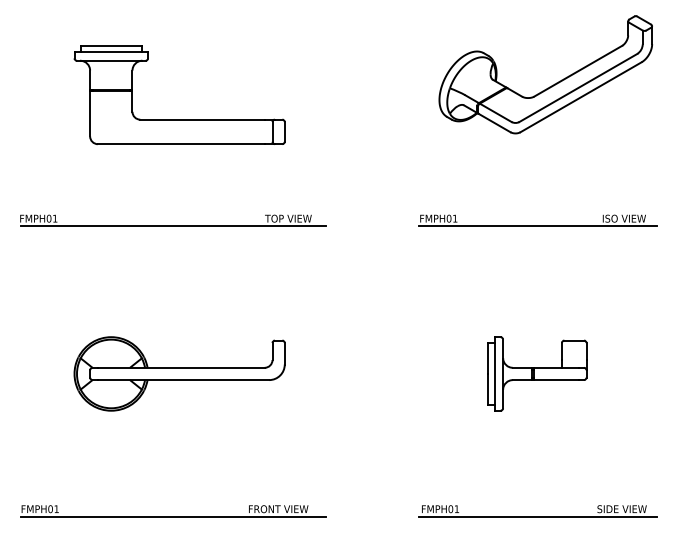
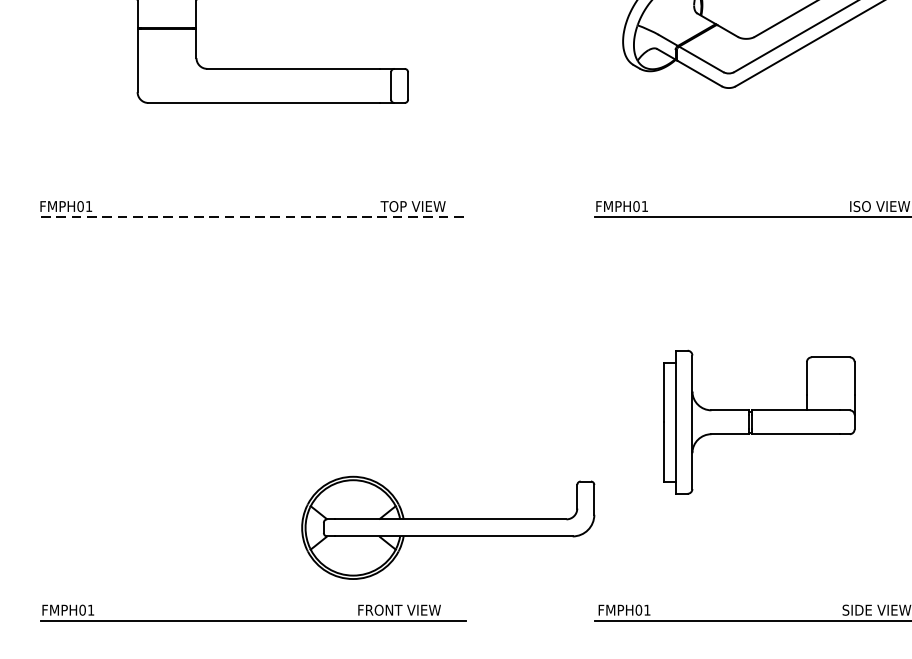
line: (173, 226) -> (253, 217), solid -> dashed
part: (179, 373) -> (448, 527), moved
part: (537, 373) -> (759, 421), size x1.4

